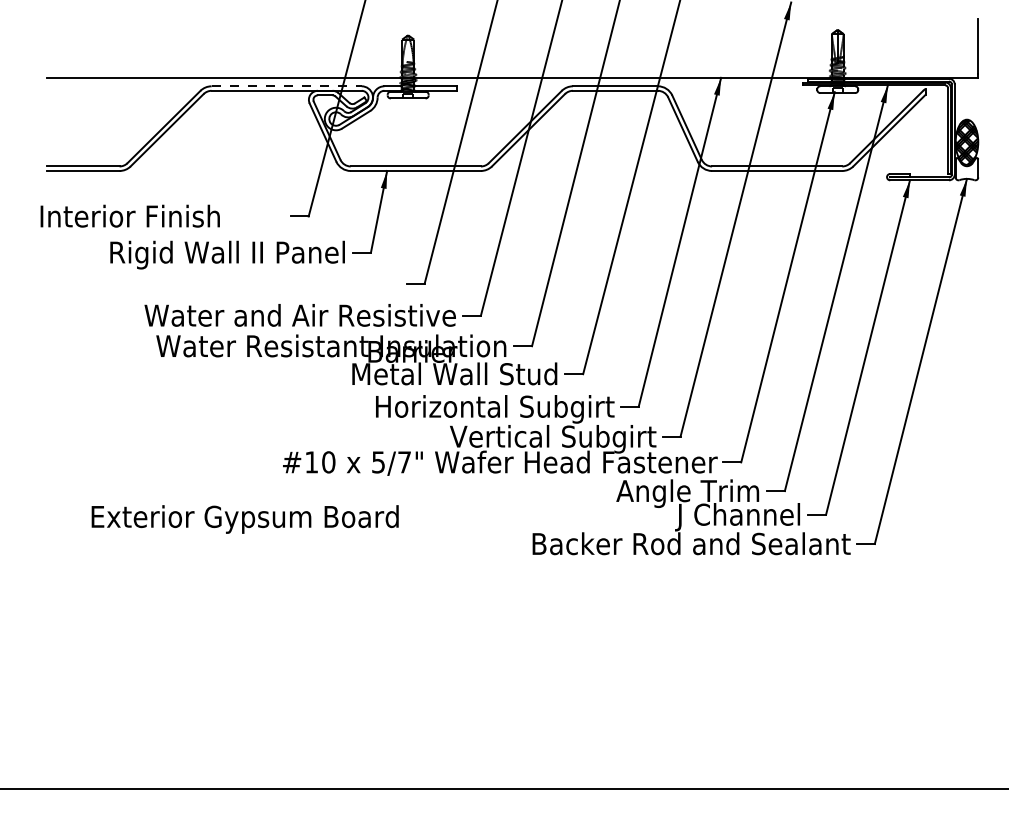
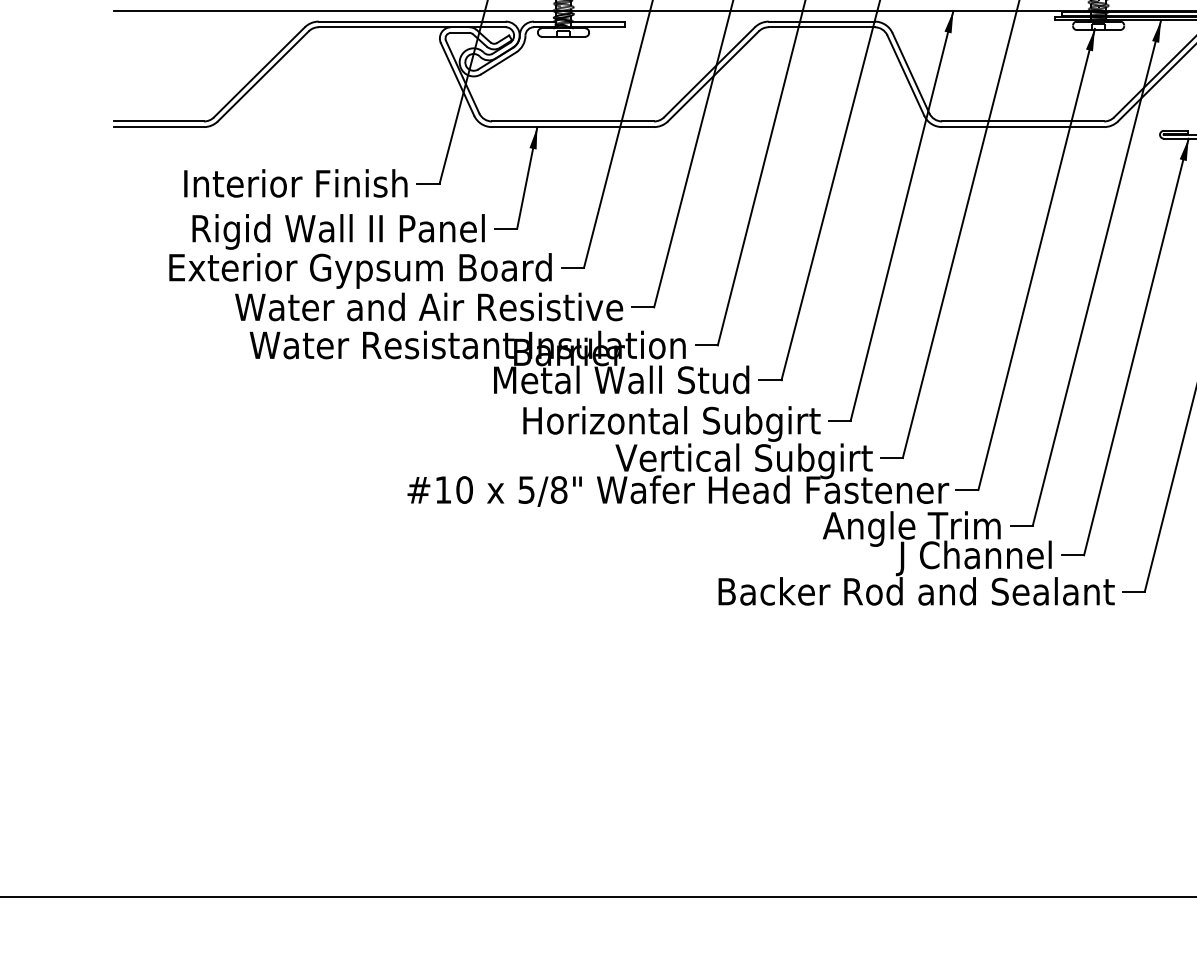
line: (287, 86) -> (413, 21), dashed -> solid
text: (129, 215) -> (294, 182), moved
text: (404, 462) -> (558, 490), 5/7" -> 5/8"
text: (244, 519) -> (359, 270), moved

